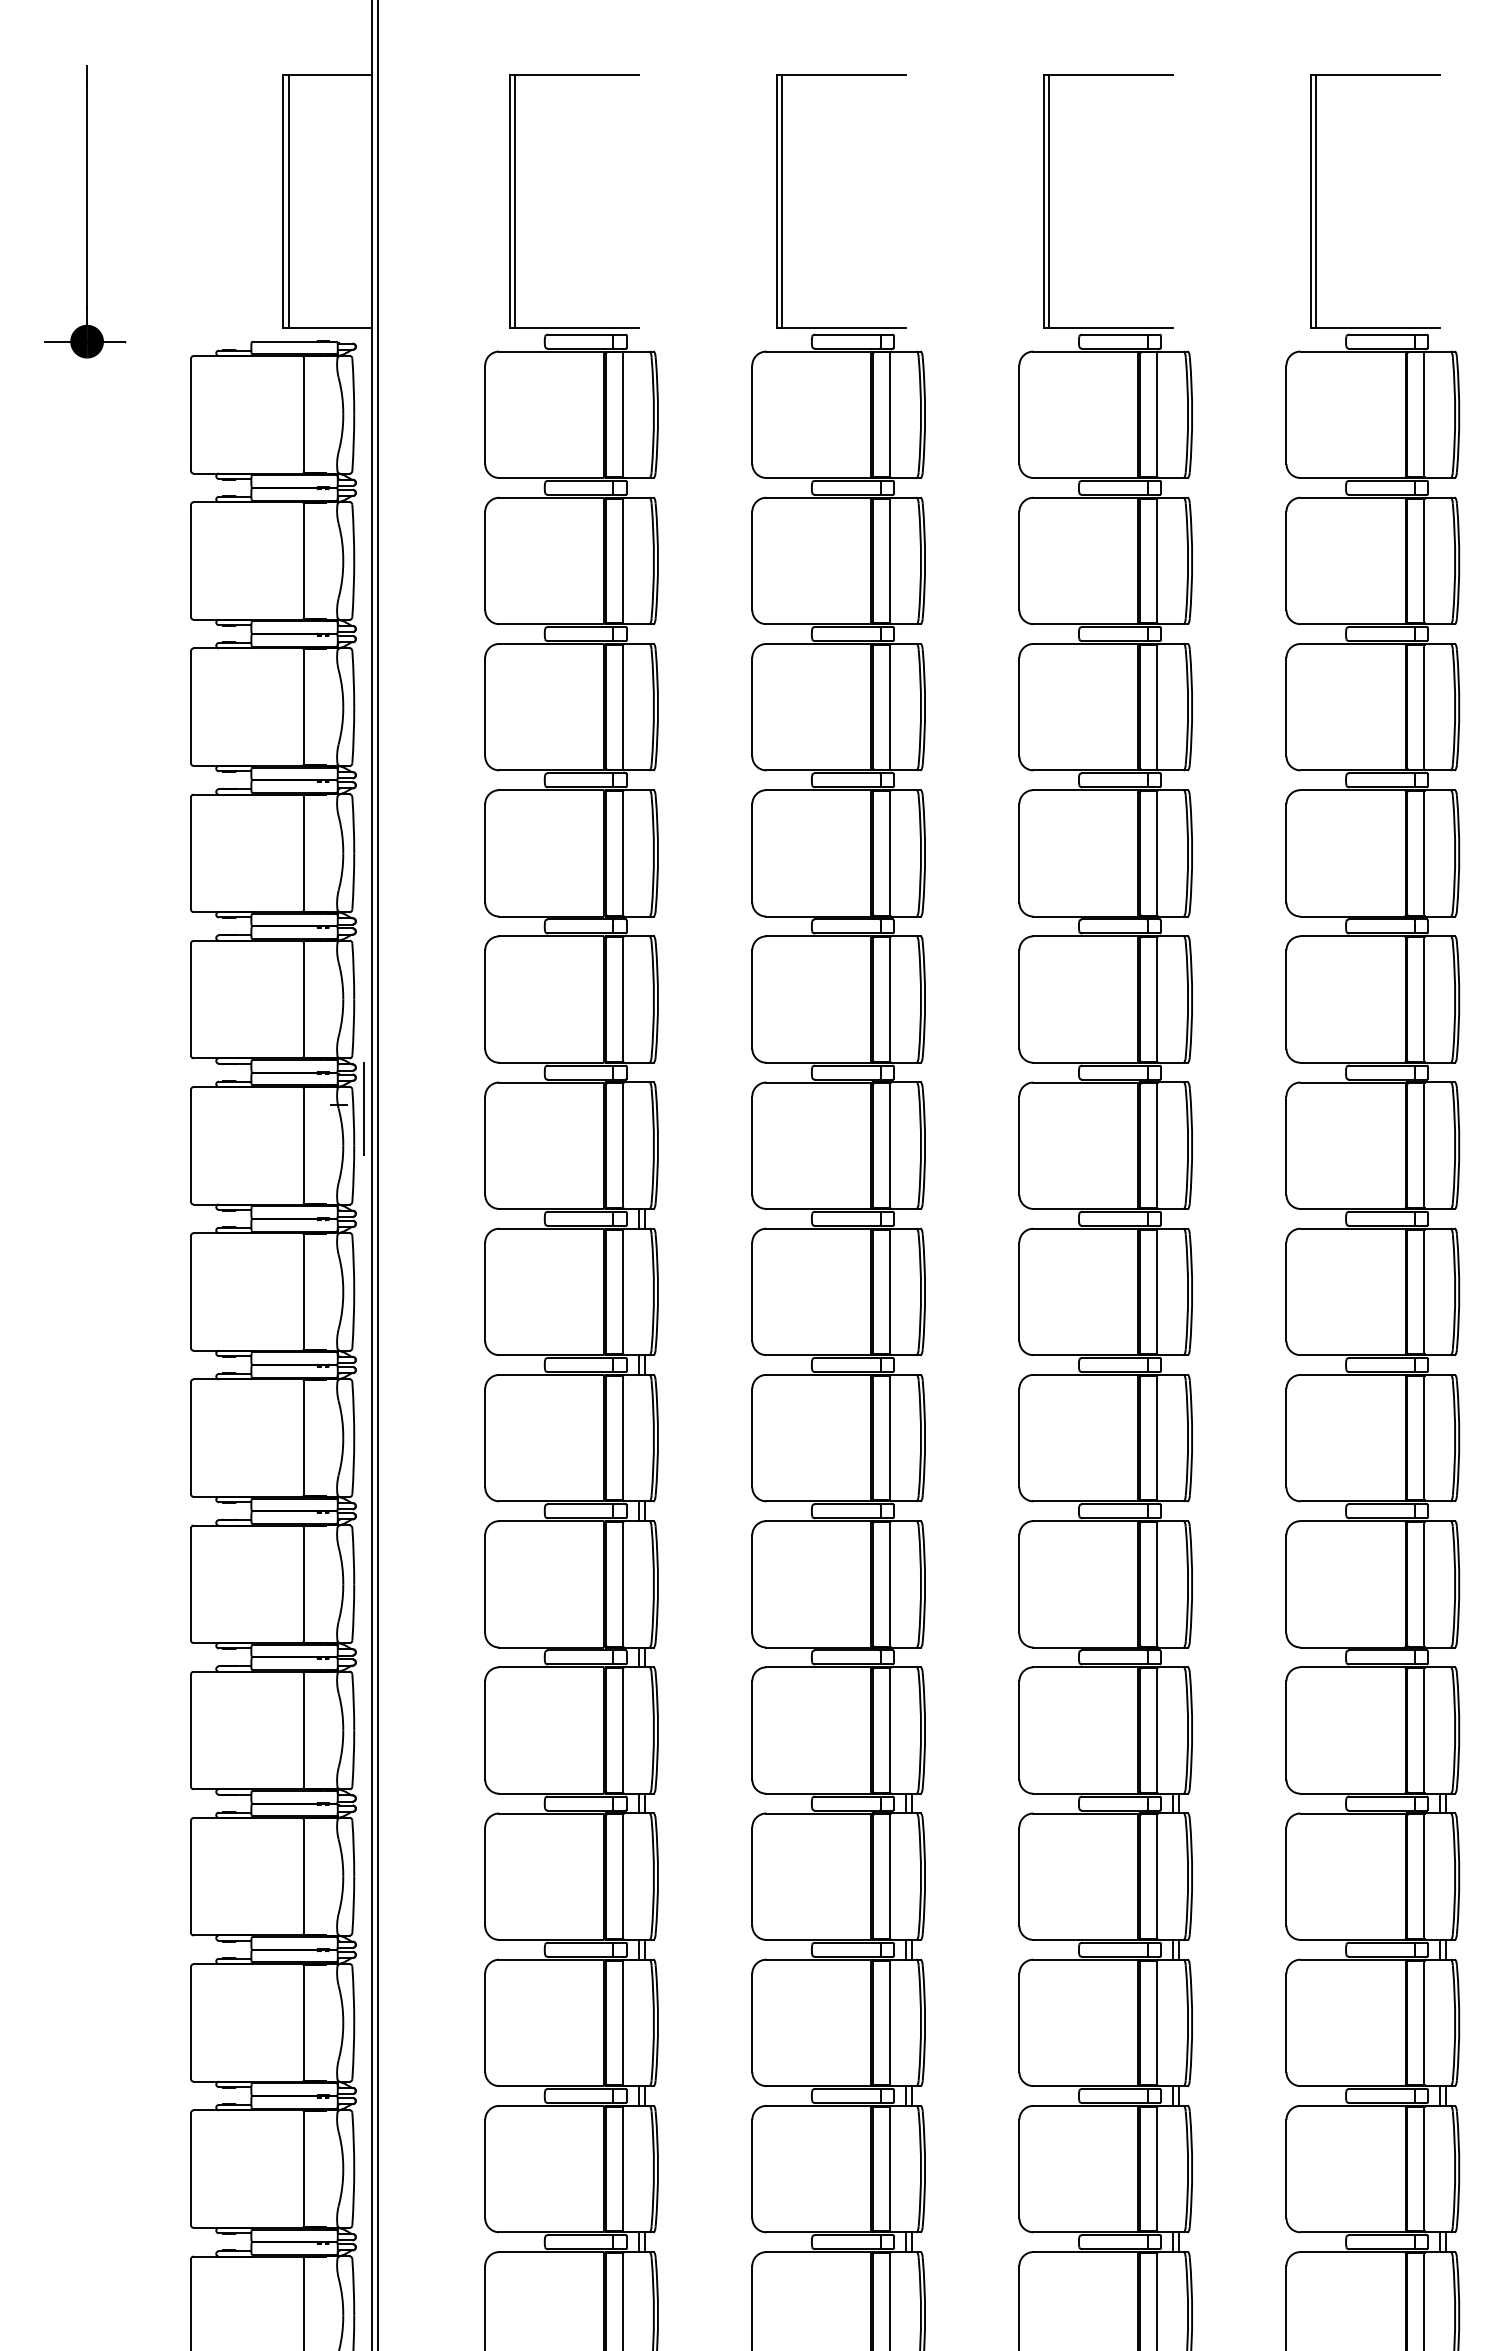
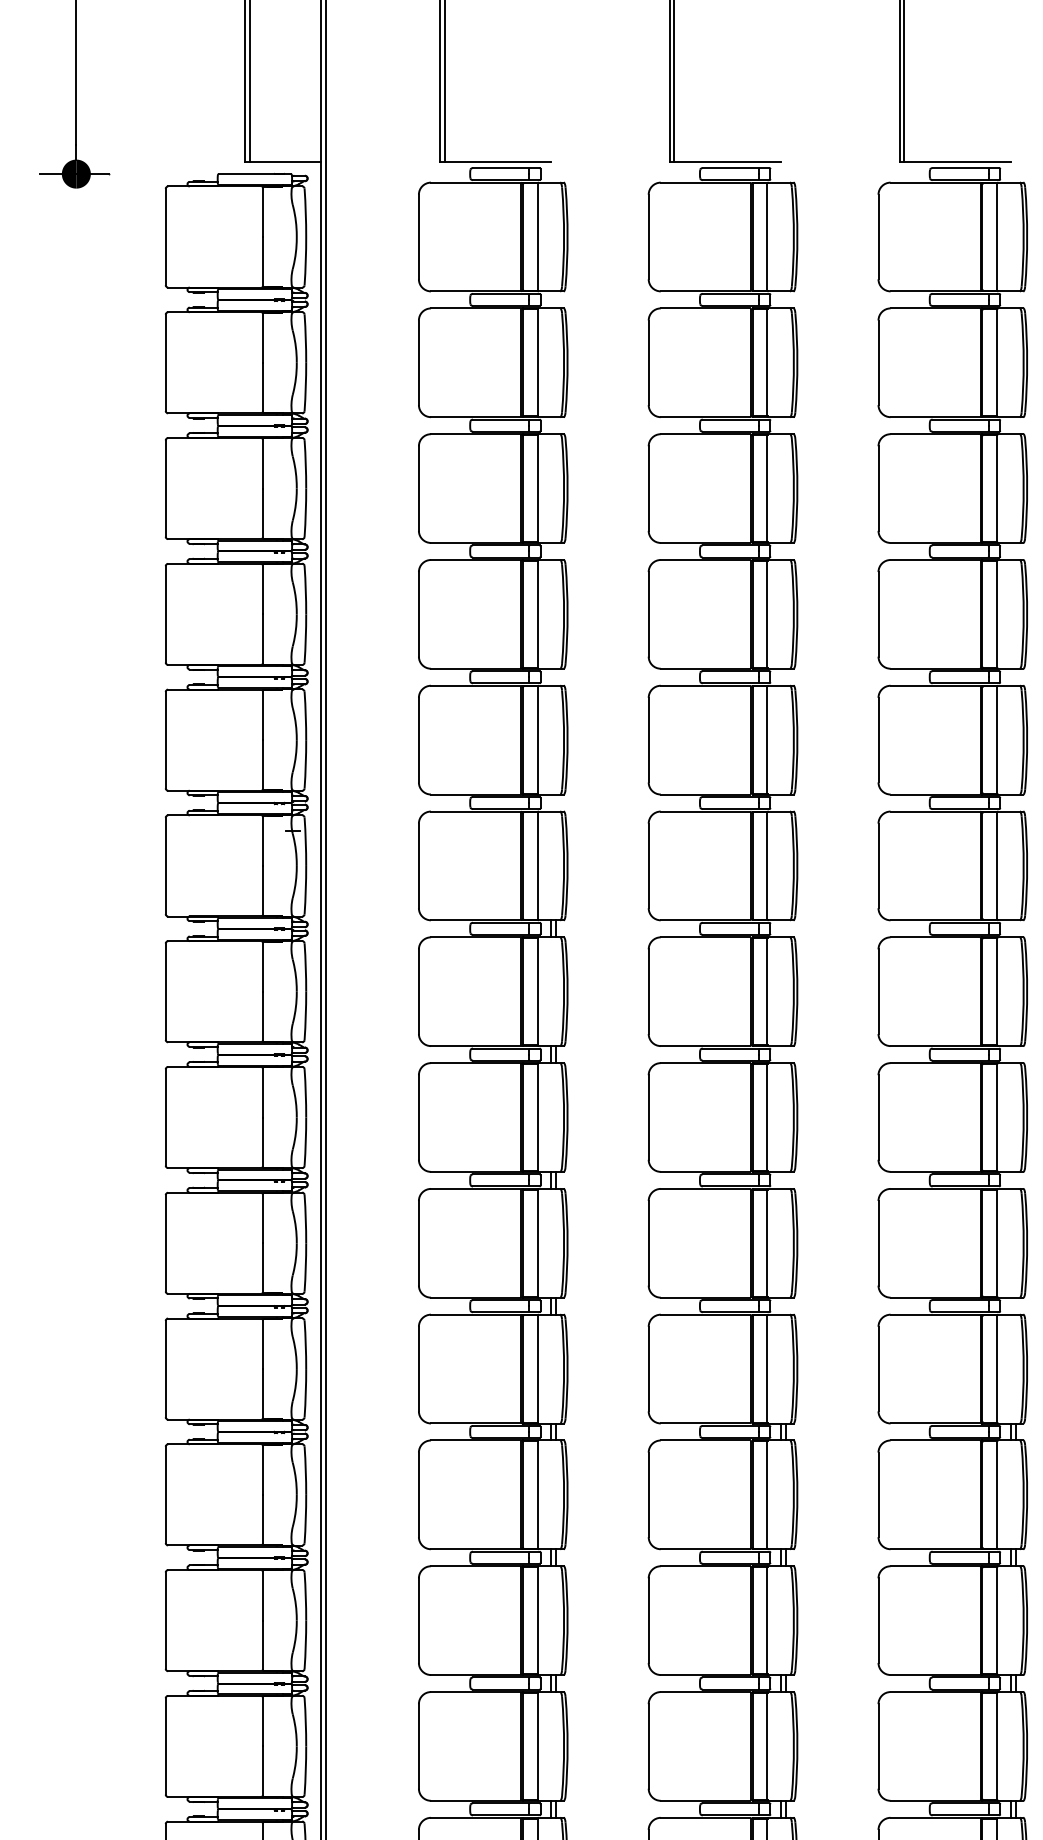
line: (364, 1109) -> (315, 834), removed

